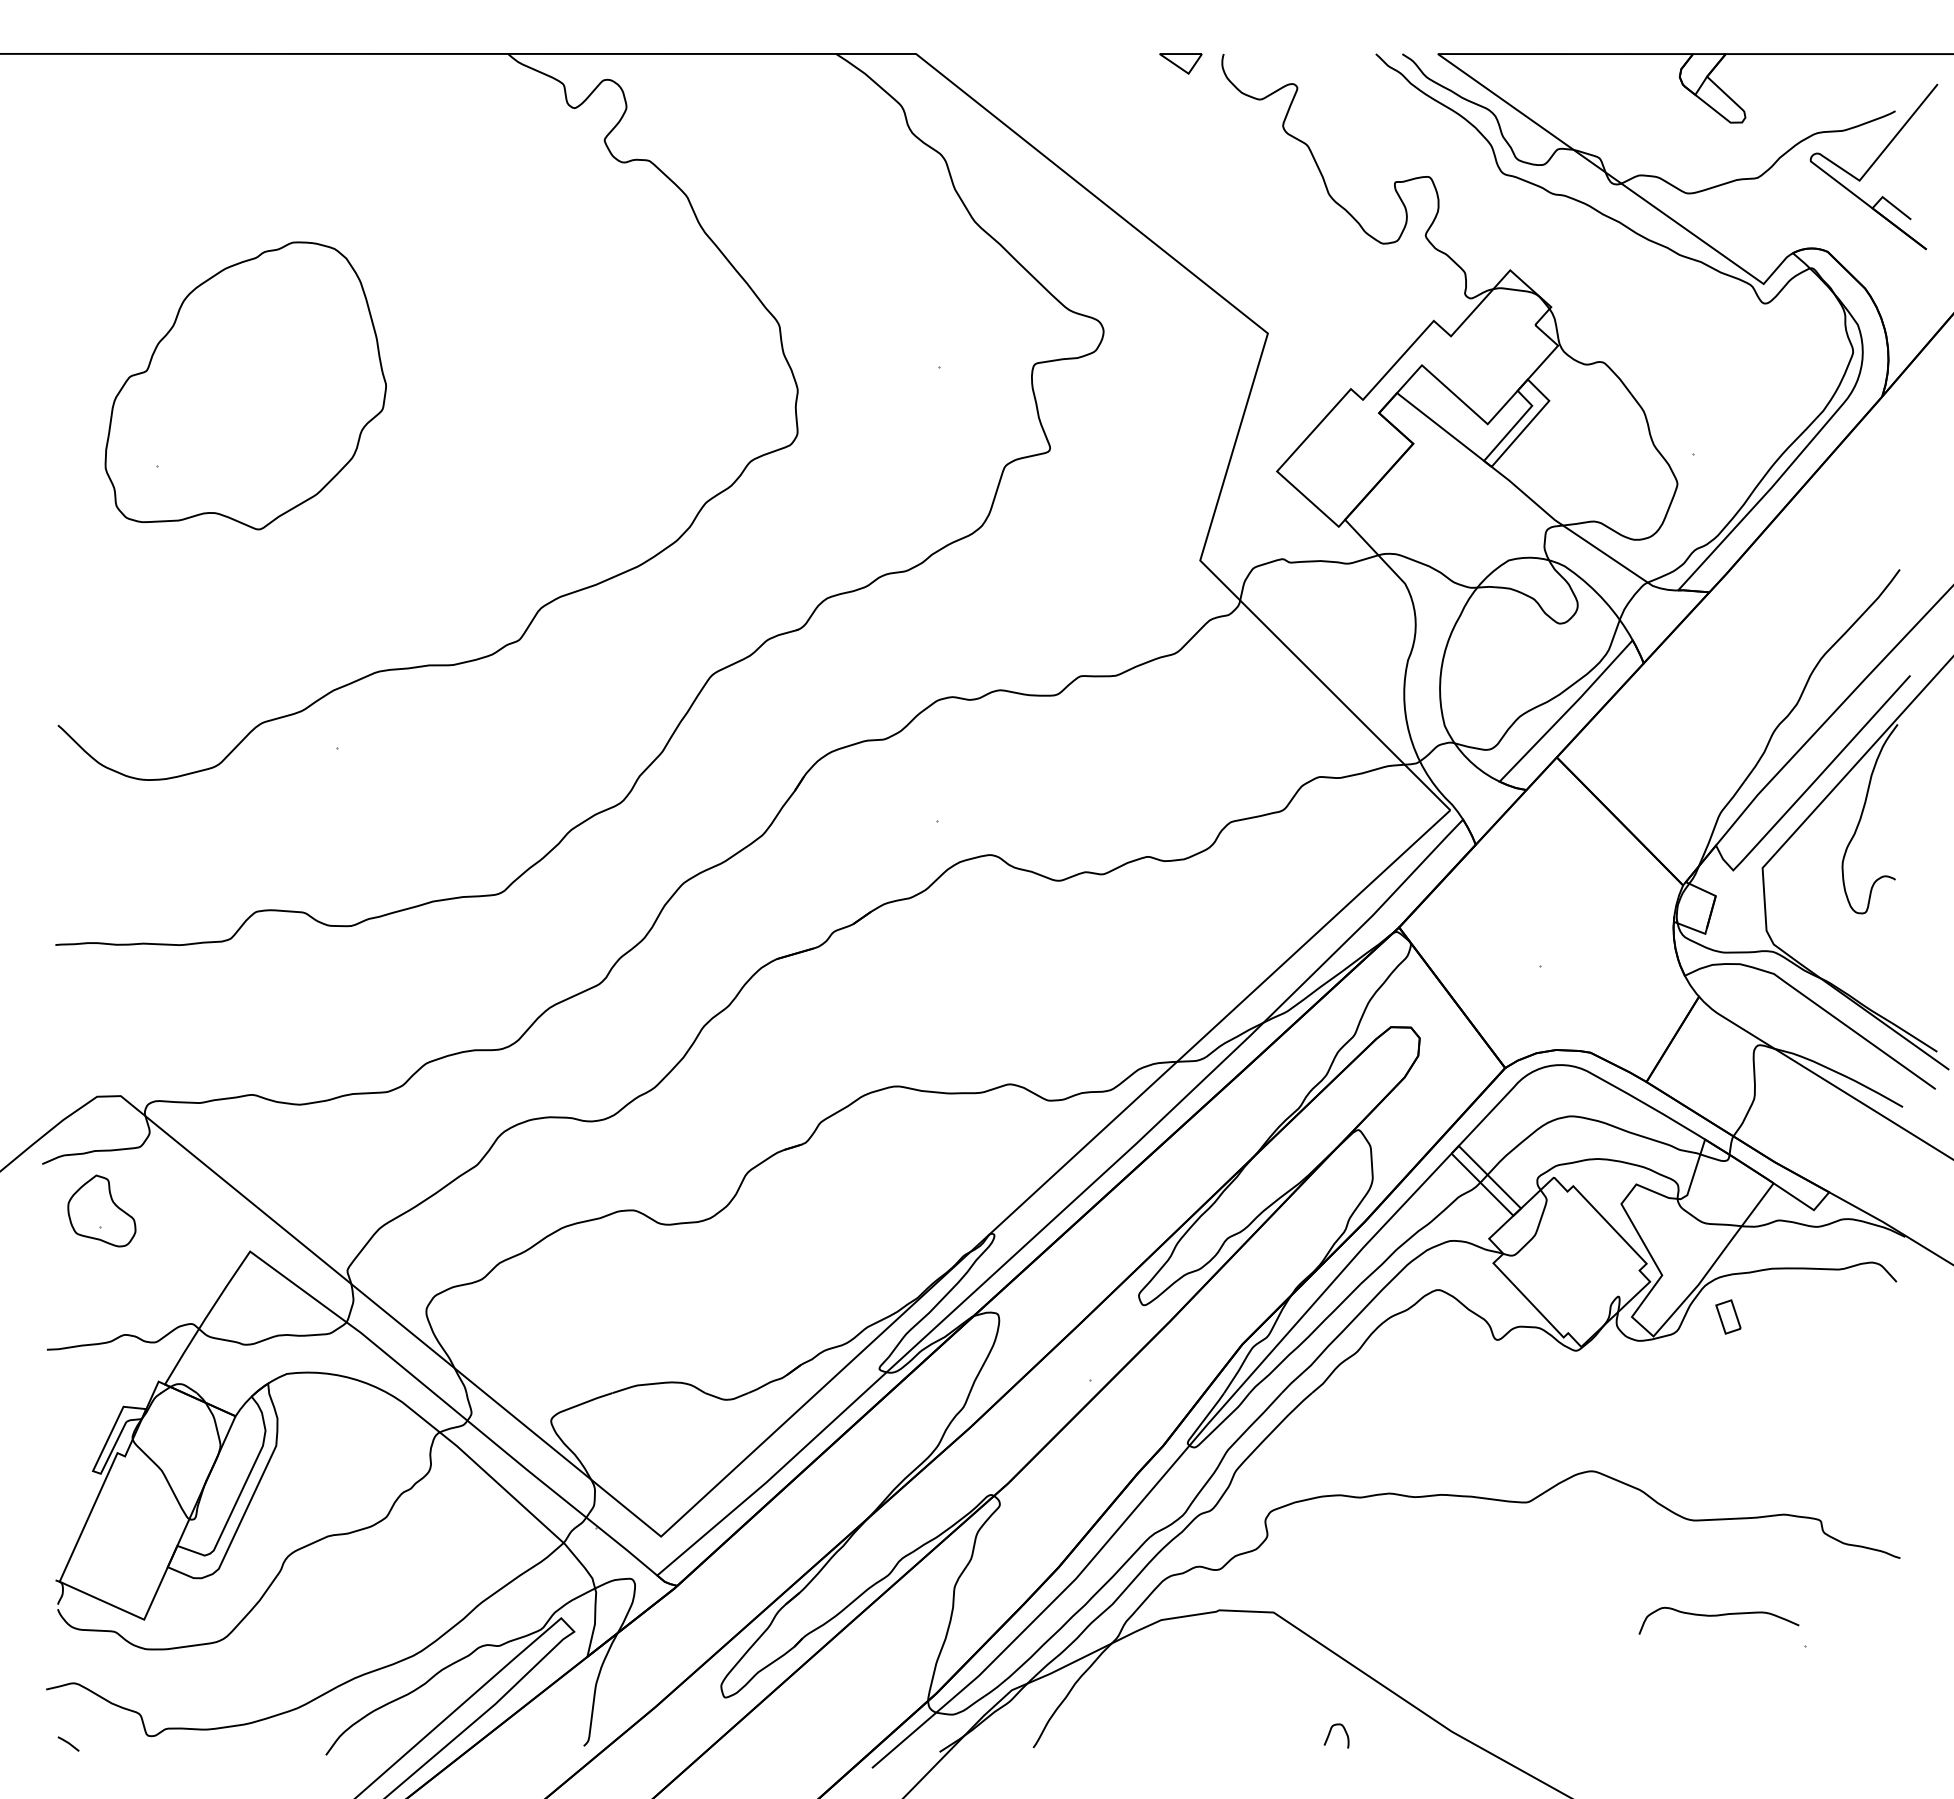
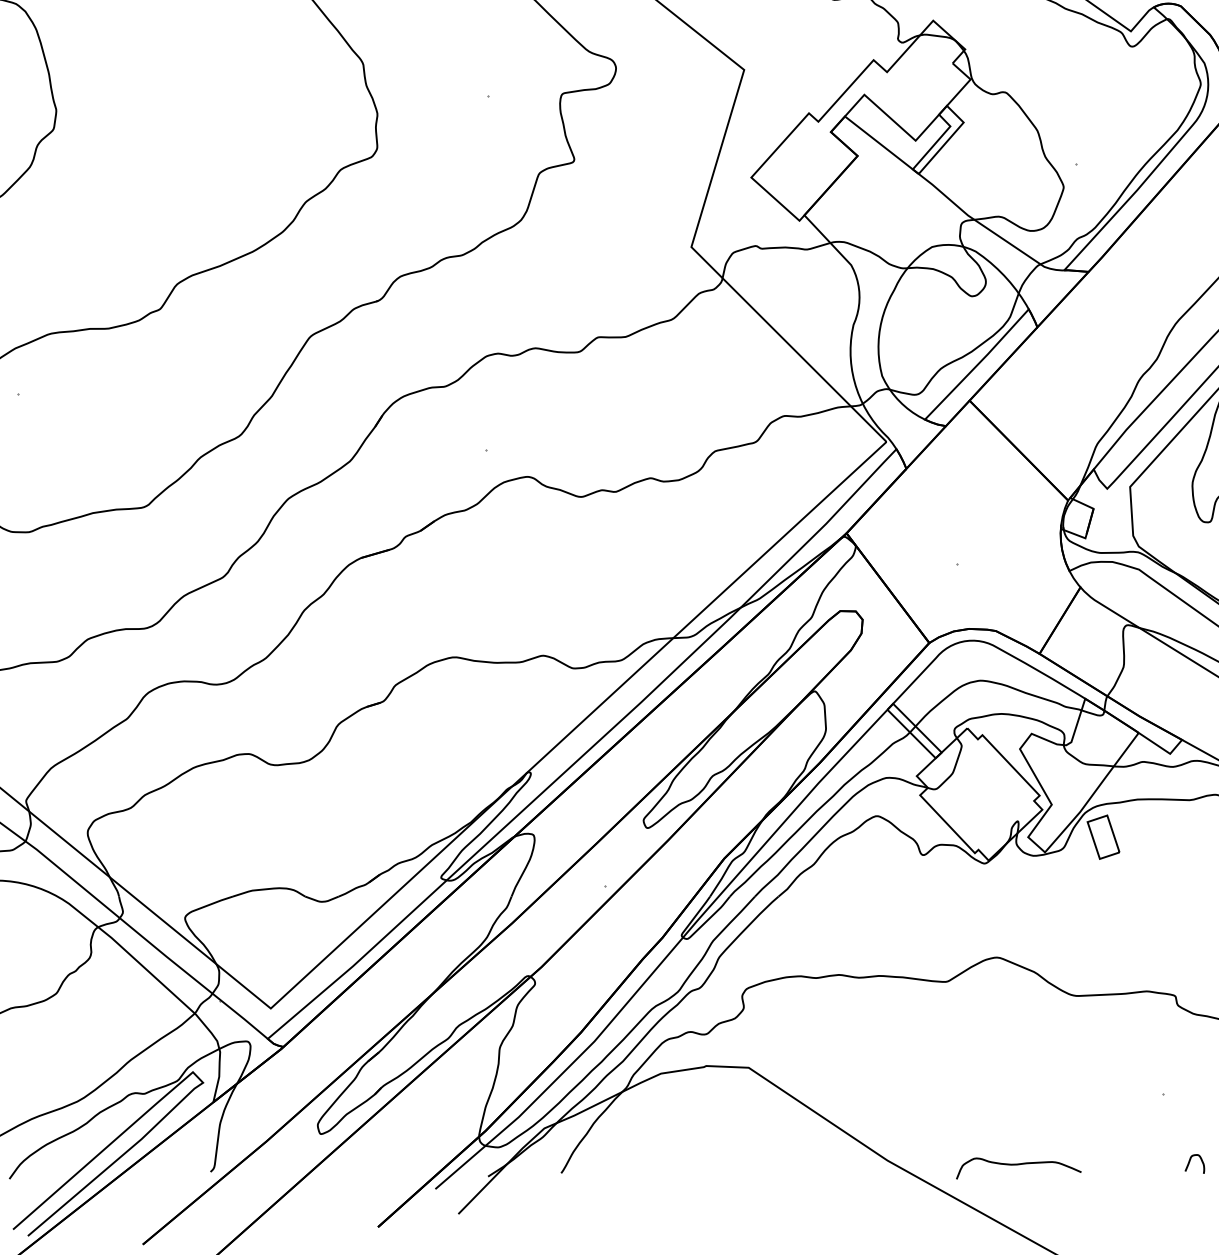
part: (1728, 1316) -> (1103, 836), size x1.67
curve: (1718, 1616) -> (1018, 1165), moved
curve: (1330, 1733) -> (1190, 1162), moved

